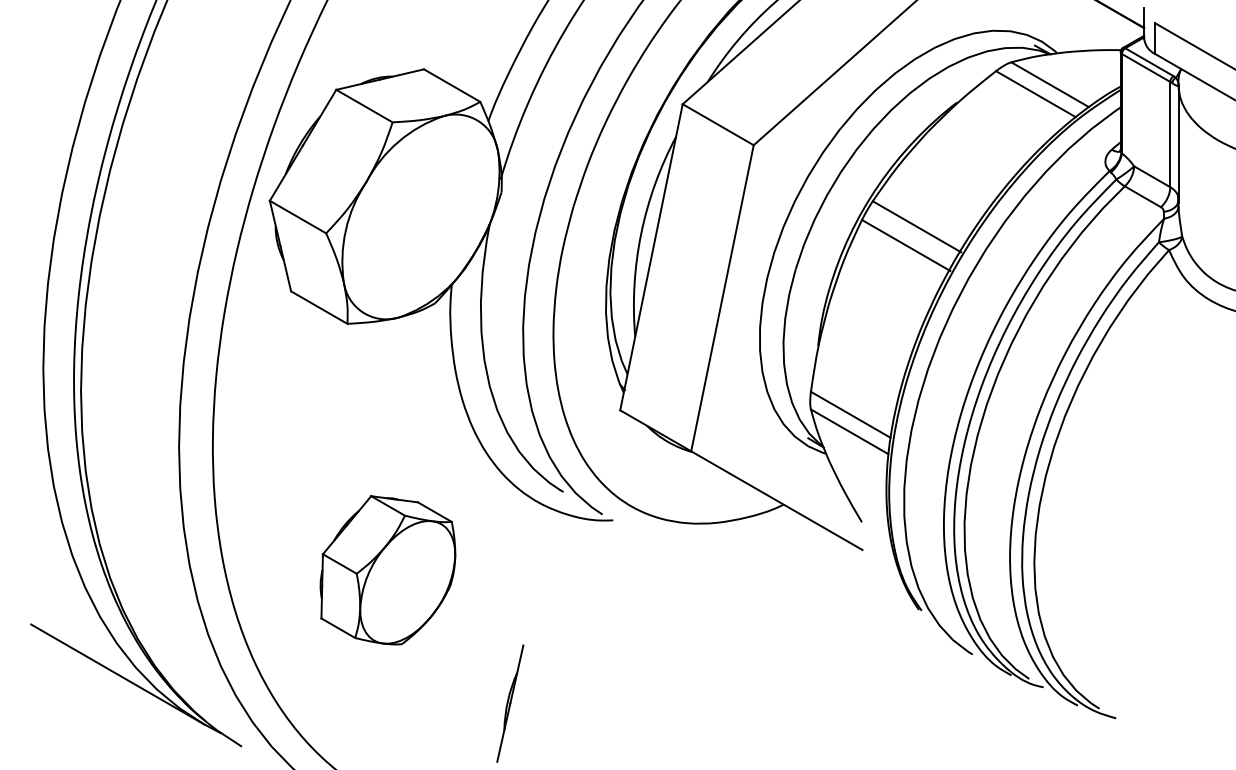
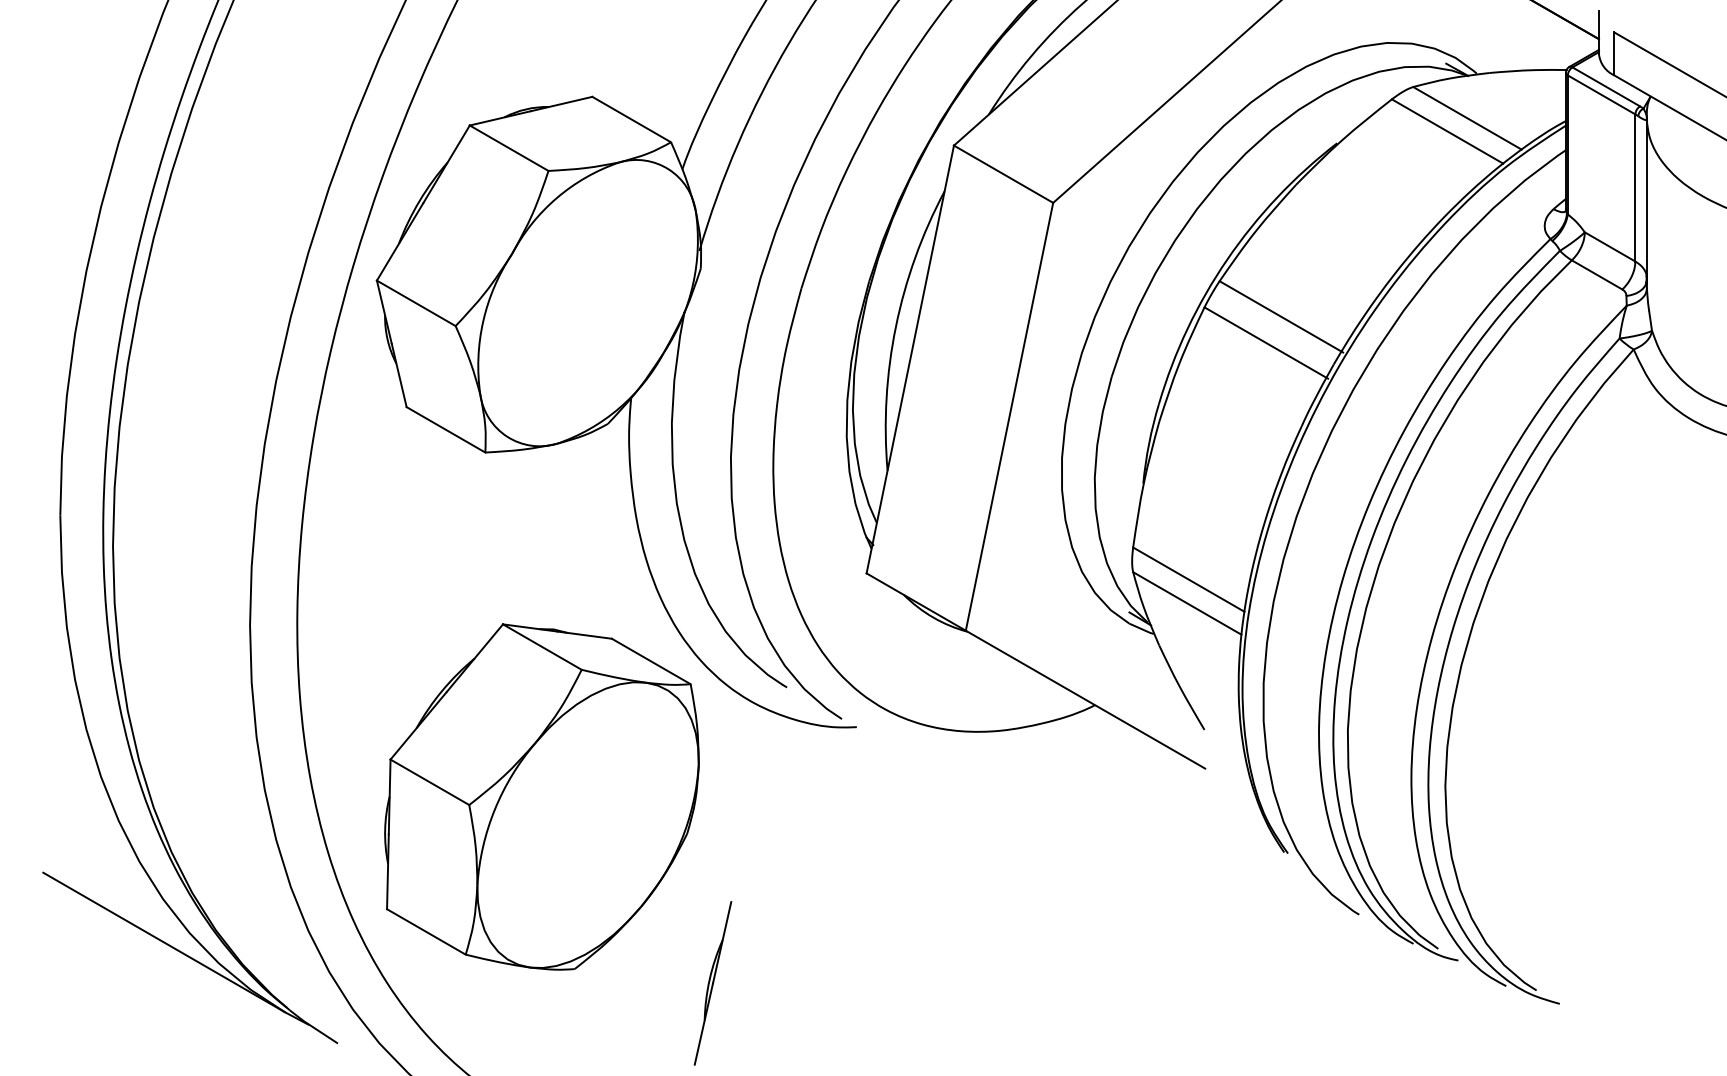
part: (387, 569) -> (541, 796), size x1.67

